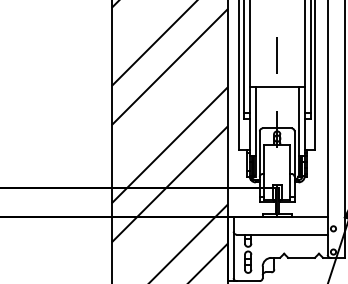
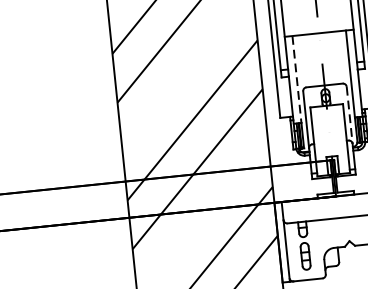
line: (255, 121) -> (296, 79), solid -> dashed
line: (294, 154) -> (349, 115), solid -> dashed

